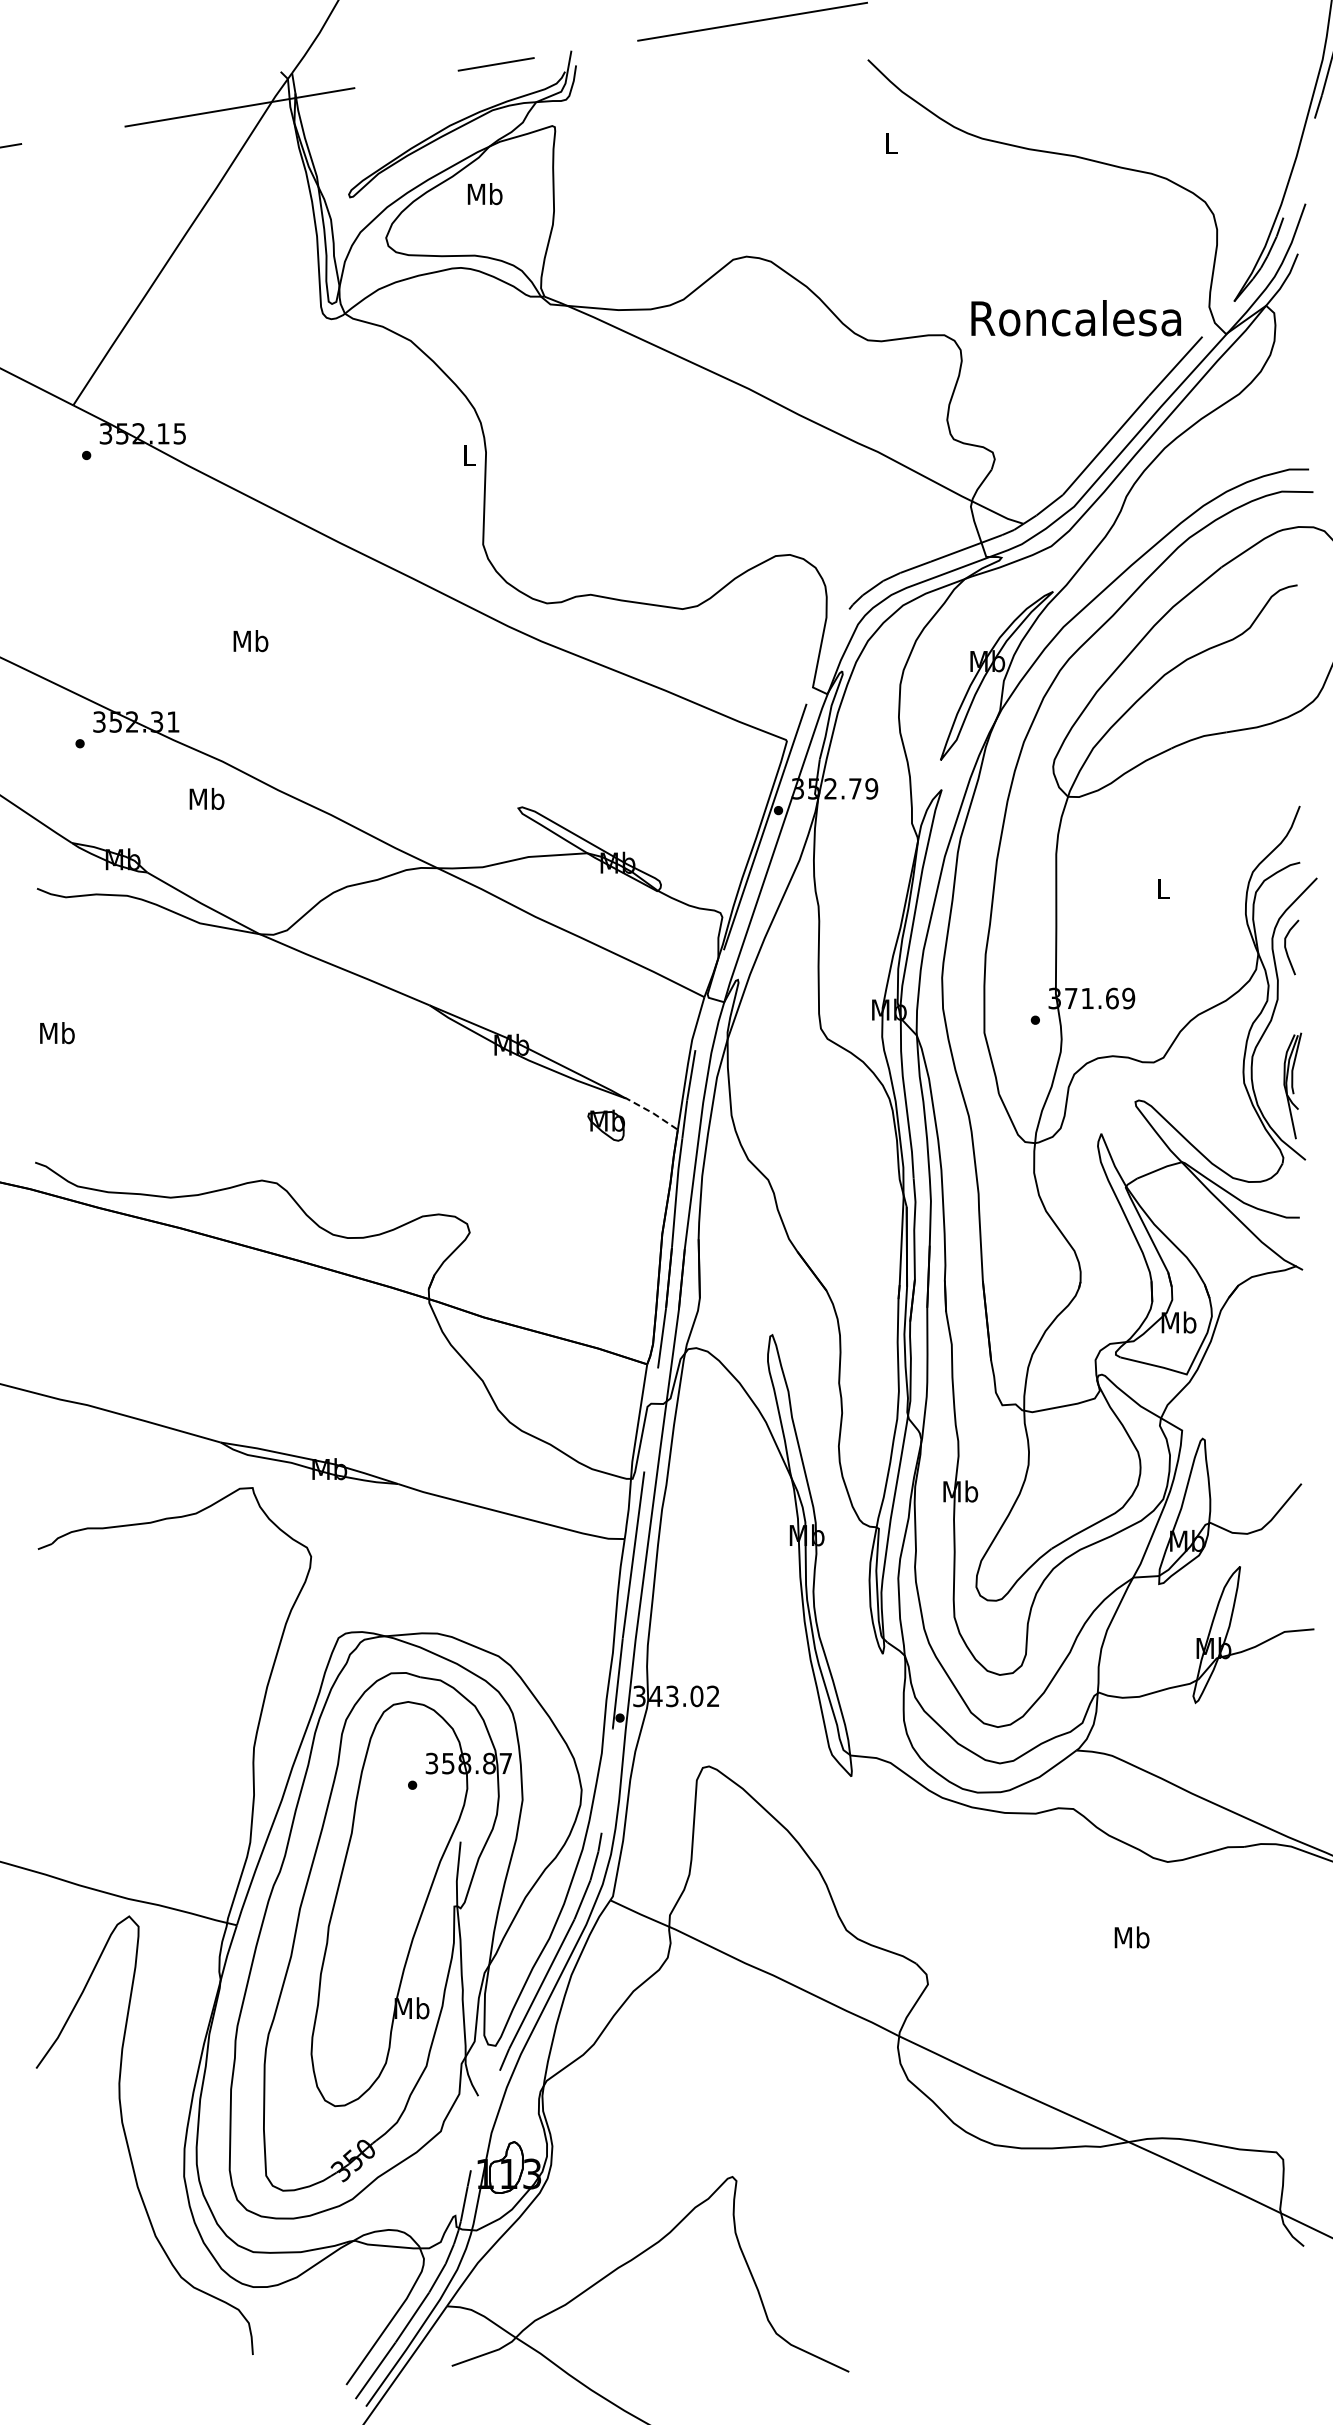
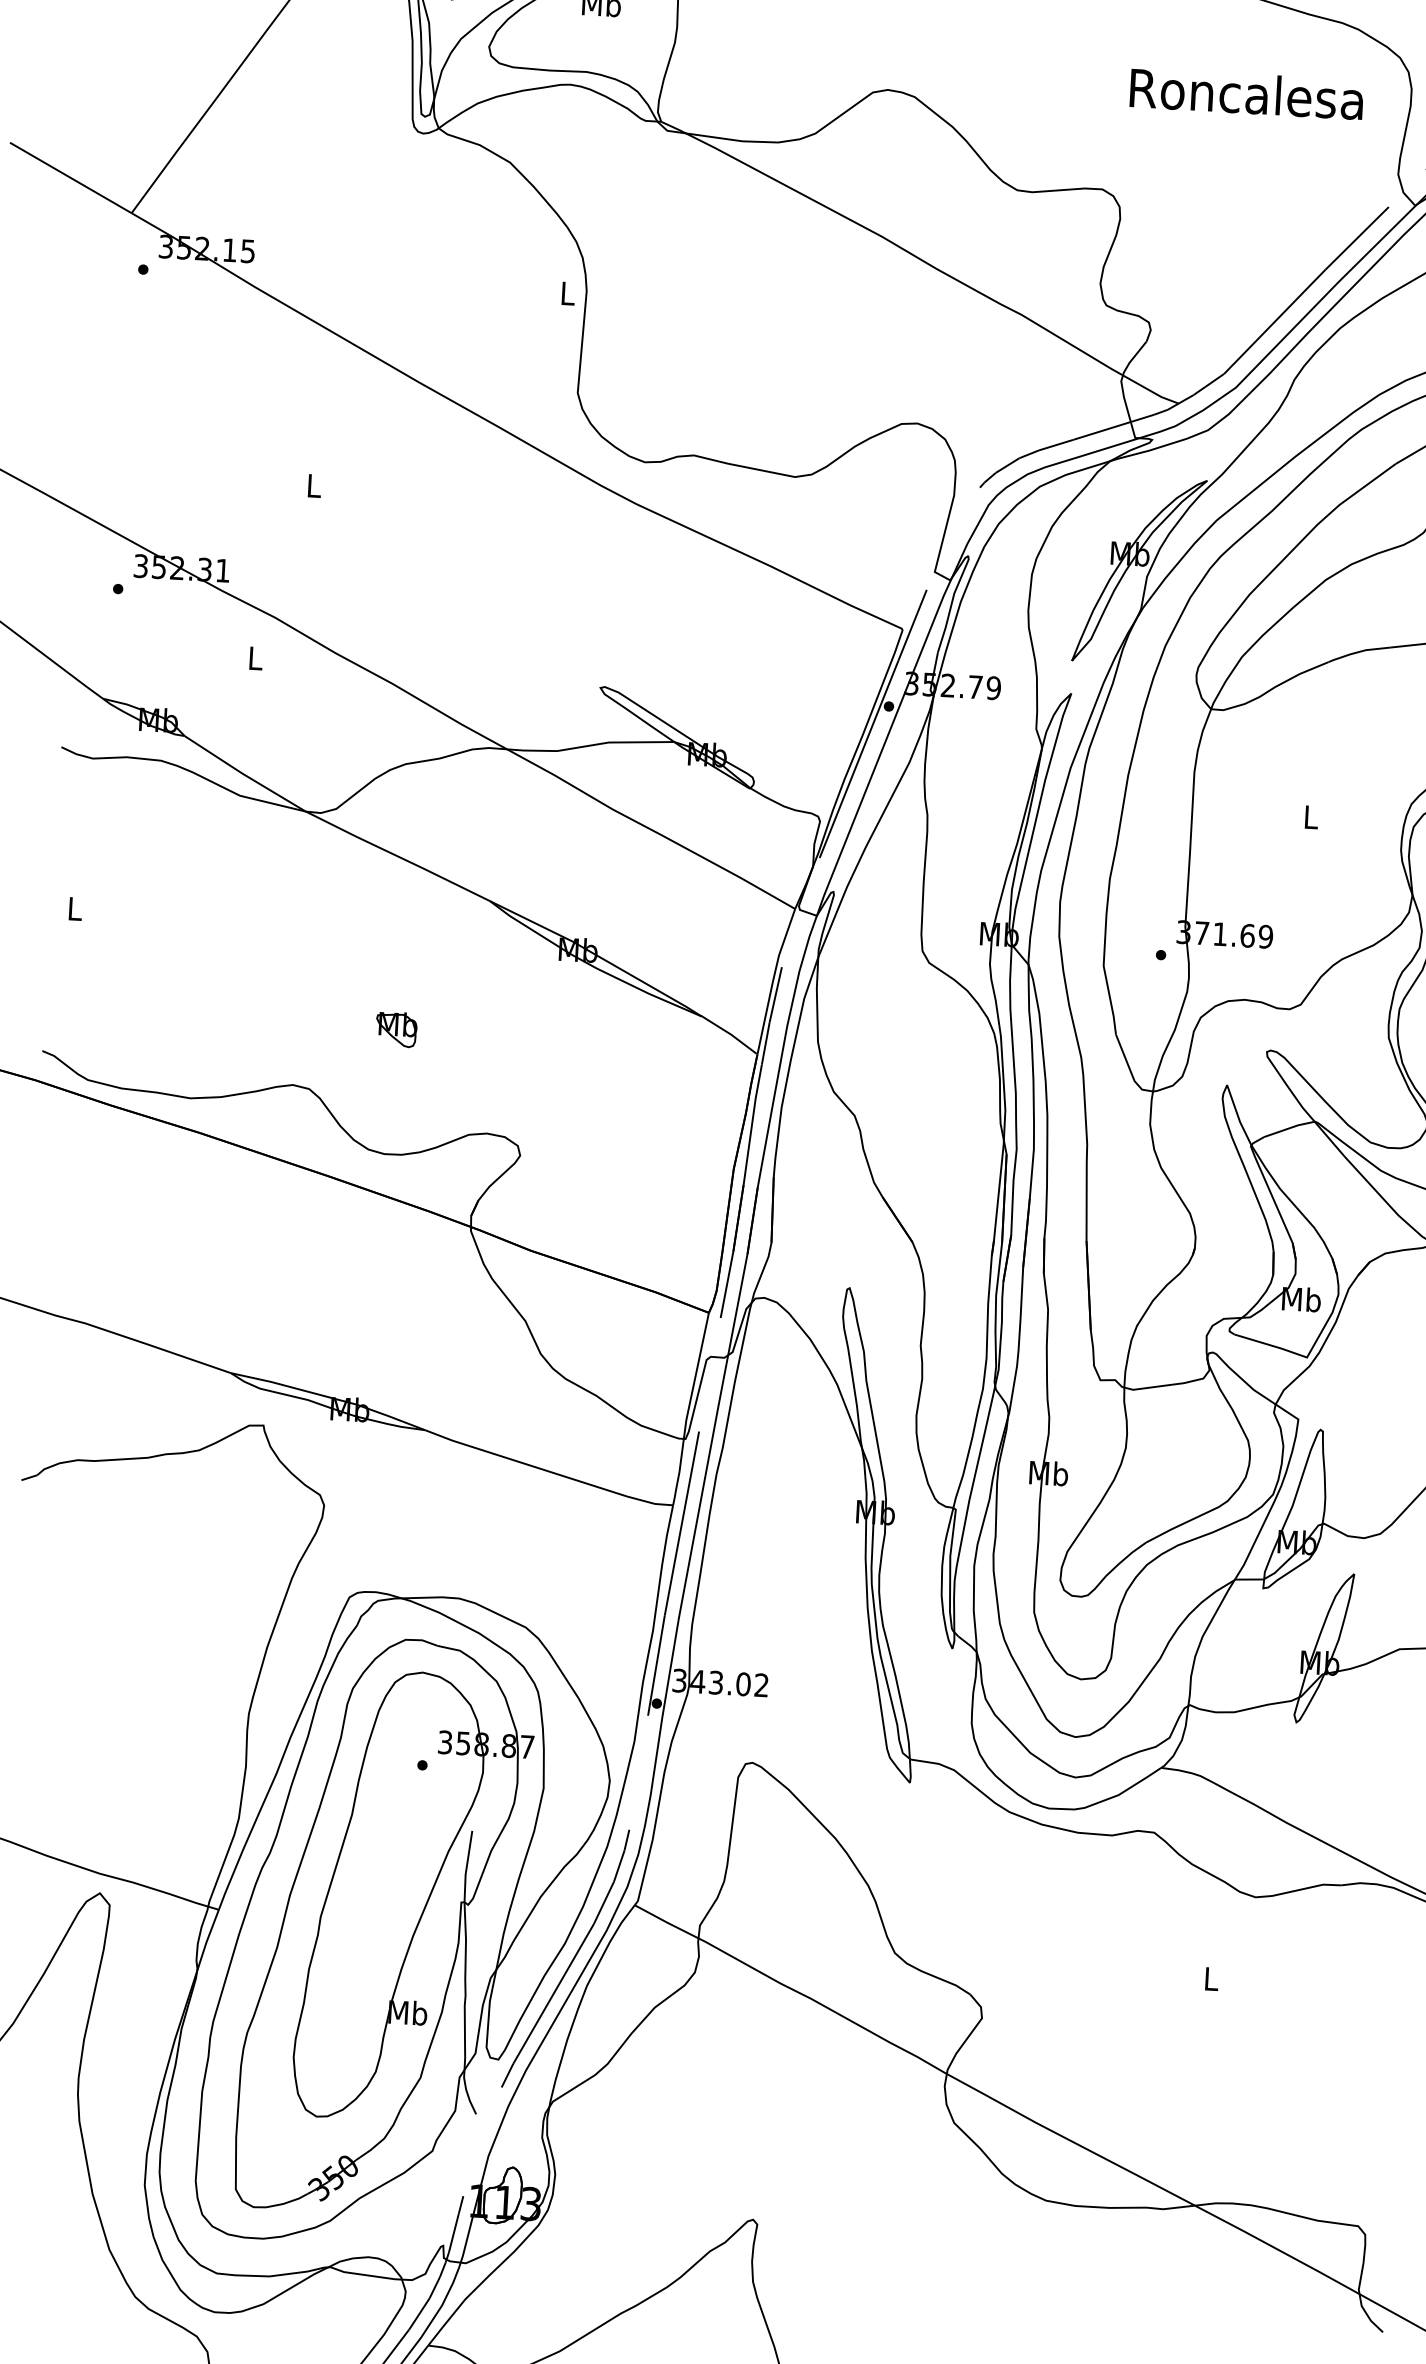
text: (1076, 318) -> (1247, 94), moved
text: (250, 641) -> (313, 486), Mb -> L
text: (206, 798) -> (255, 657), Mb -> L
text: (57, 1033) -> (75, 909), Mb -> L
line: (651, 1112) -> (729, 1033), dashed -> solid
part: (605, 1125) -> (395, 1029), moved
text: (1131, 1937) -> (1210, 1978), Mb -> L

